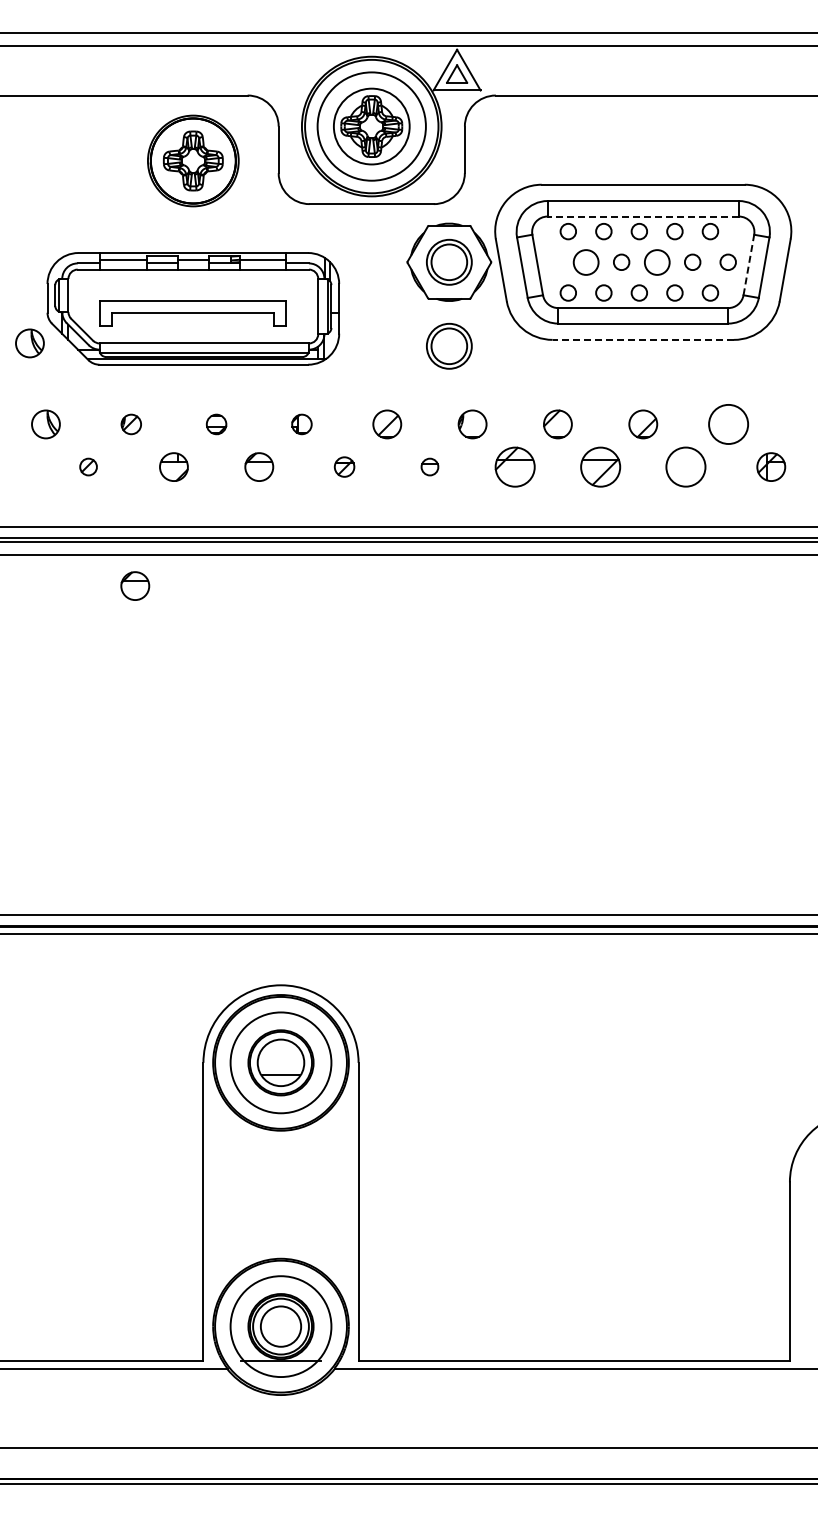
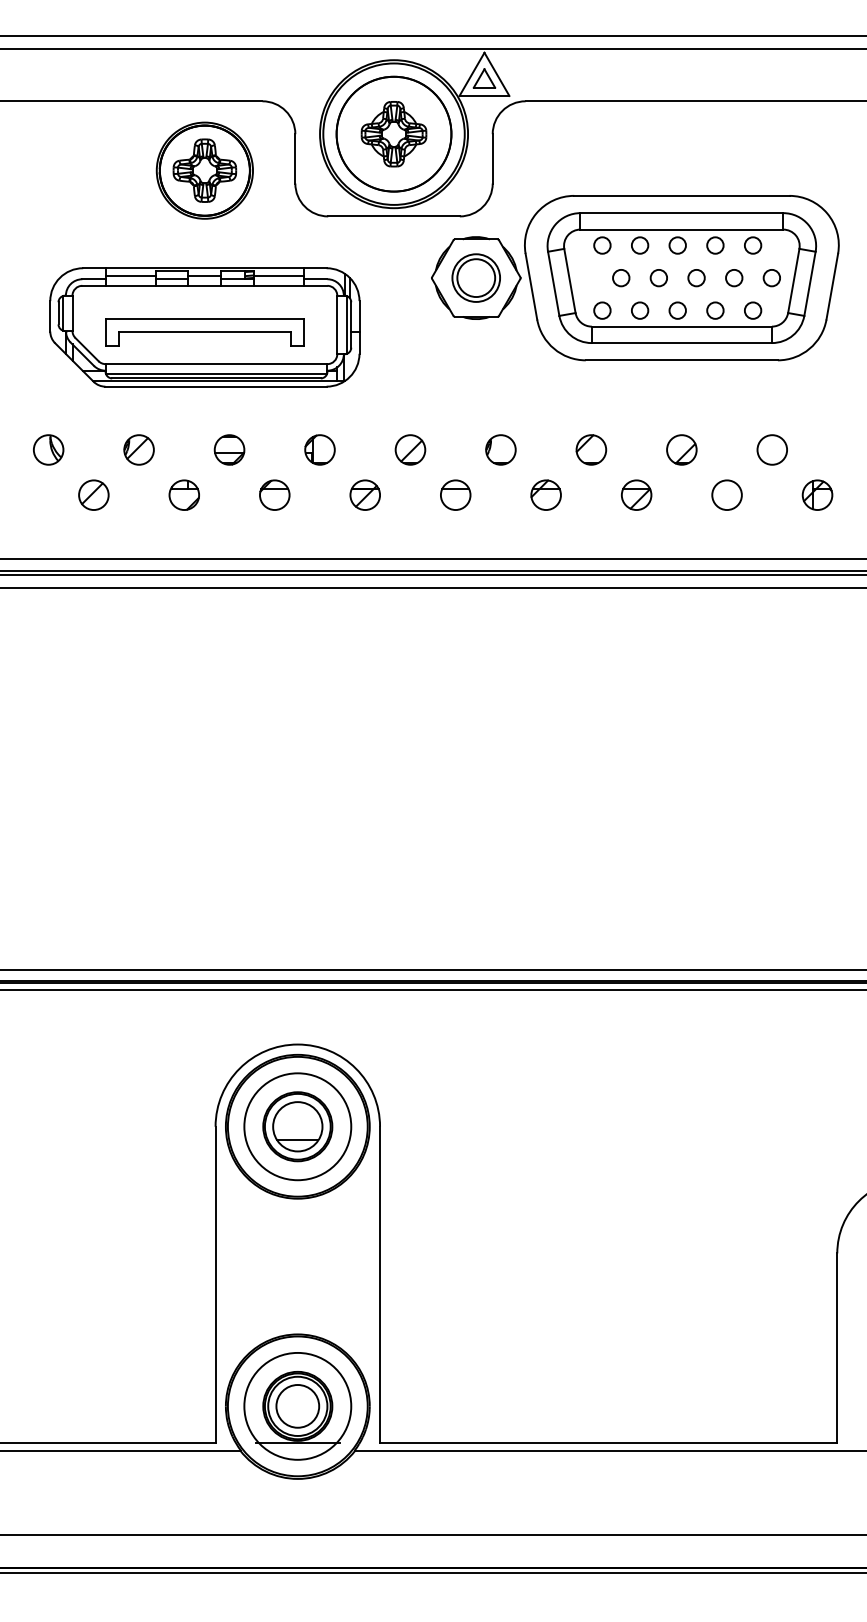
circle: (371, 126) -> (393, 134), size x1.43
line: (643, 216) -> (682, 229), dashed -> solid
circle: (585, 261) -> (620, 277), size x0.62
circle: (656, 261) -> (695, 277), size x0.62
line: (748, 265) -> (793, 281), dashed -> solid
line: (643, 339) -> (682, 359), dashed -> solid
part: (29, 343) -> (31, 364), removed
part: (449, 345) -> (476, 366), removed
part: (131, 424) -> (139, 450), size x1.43
part: (216, 424) -> (229, 450), size x1.43
part: (301, 424) -> (319, 450), size x1.43
circle: (728, 424) -> (772, 450), size x0.71
part: (88, 466) -> (93, 494), size x1.67
part: (344, 466) -> (365, 494), size x1.43
part: (429, 466) -> (455, 494), size x1.67
part: (515, 466) -> (546, 494), size x0.71
part: (600, 466) -> (636, 494), size x0.71
circle: (685, 467) -> (726, 495), size x0.71
part: (135, 585) -> (143, 620), removed

